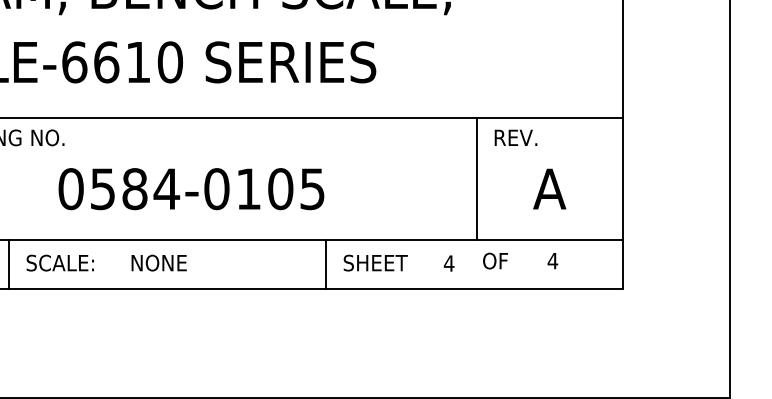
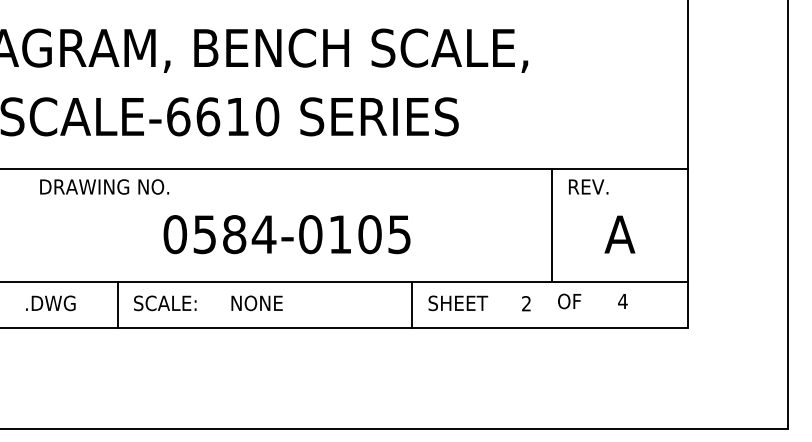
text: (449, 263) -> (526, 303), 4 -> 2

